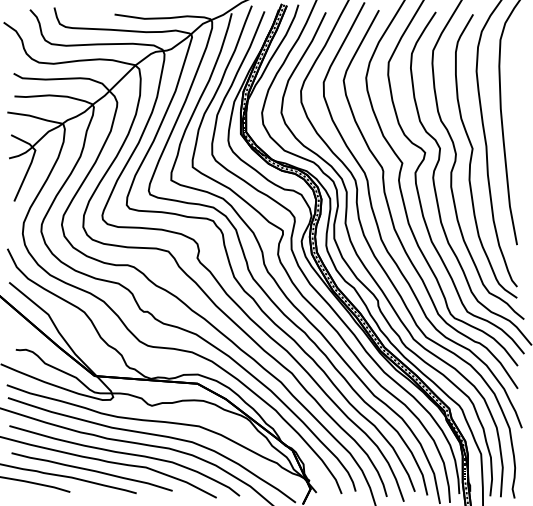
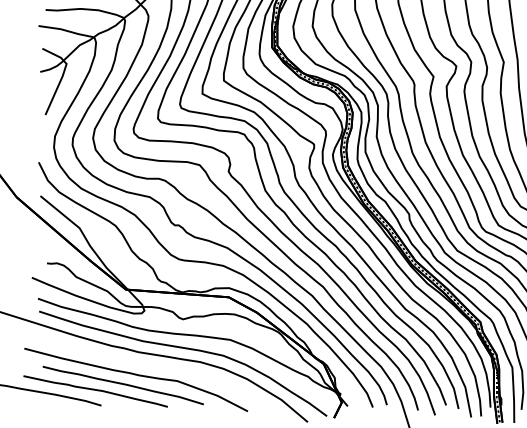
curve: (124, 454) -> (155, 368), removed

